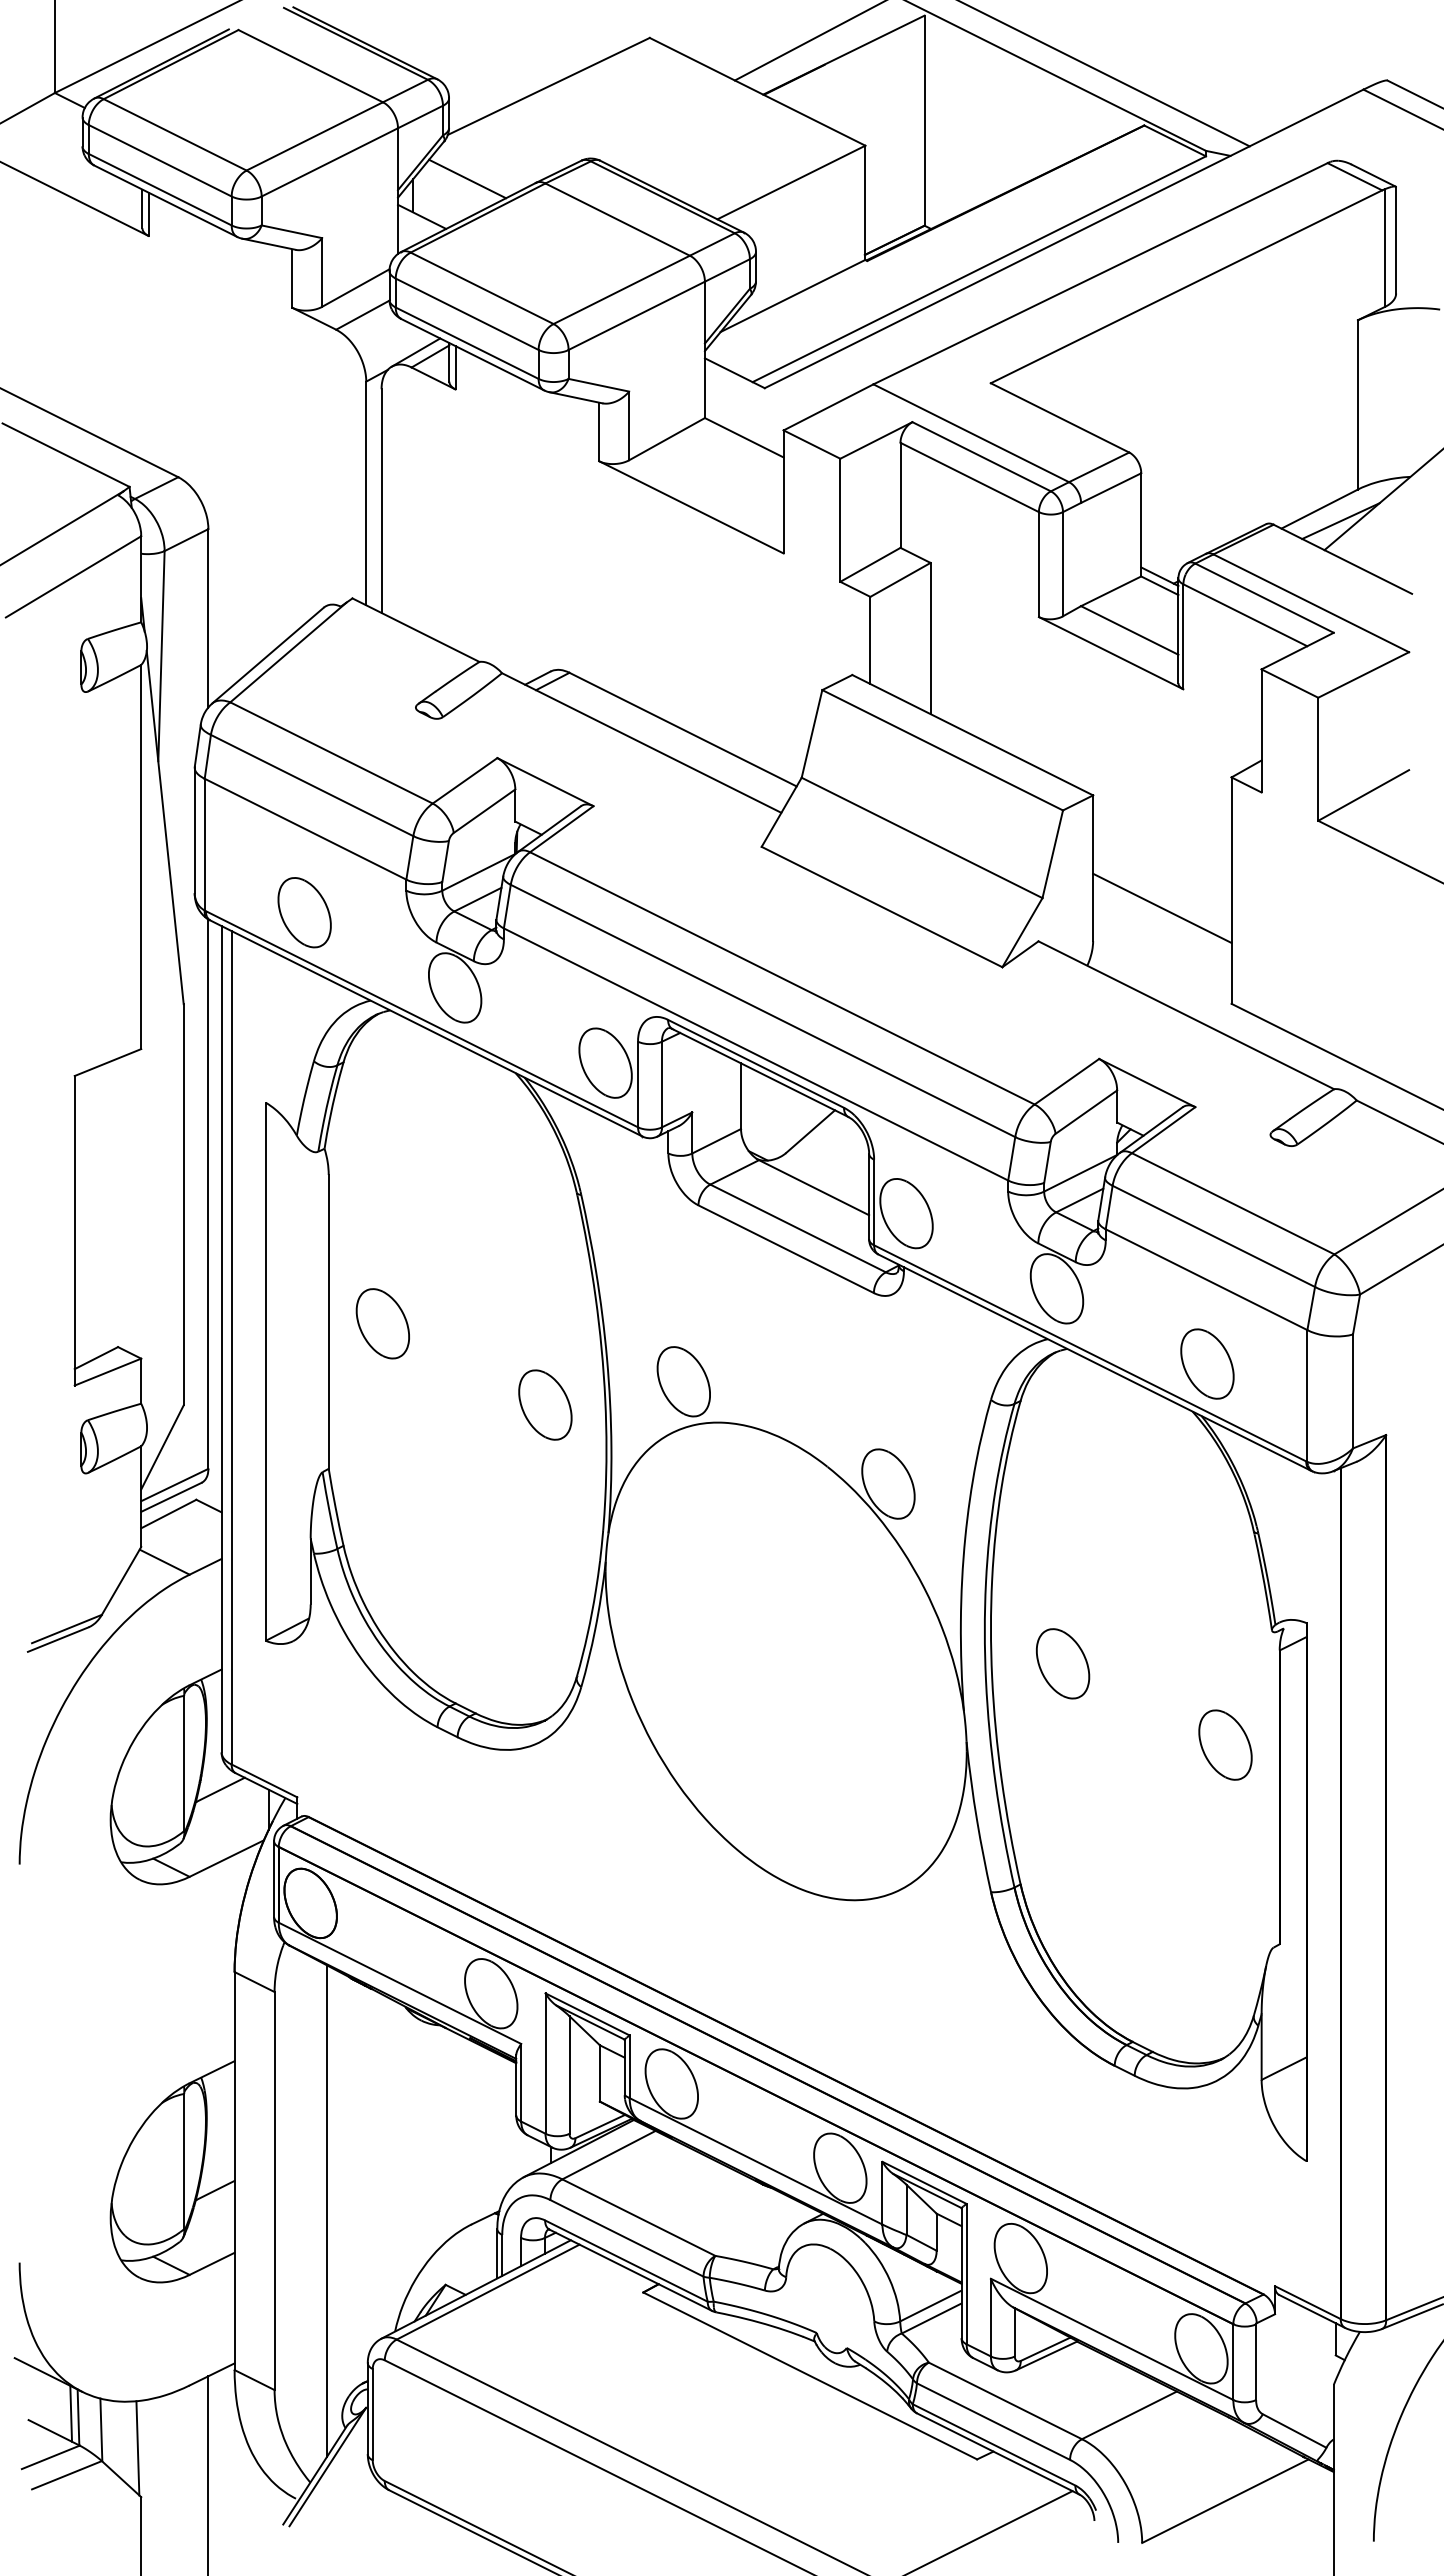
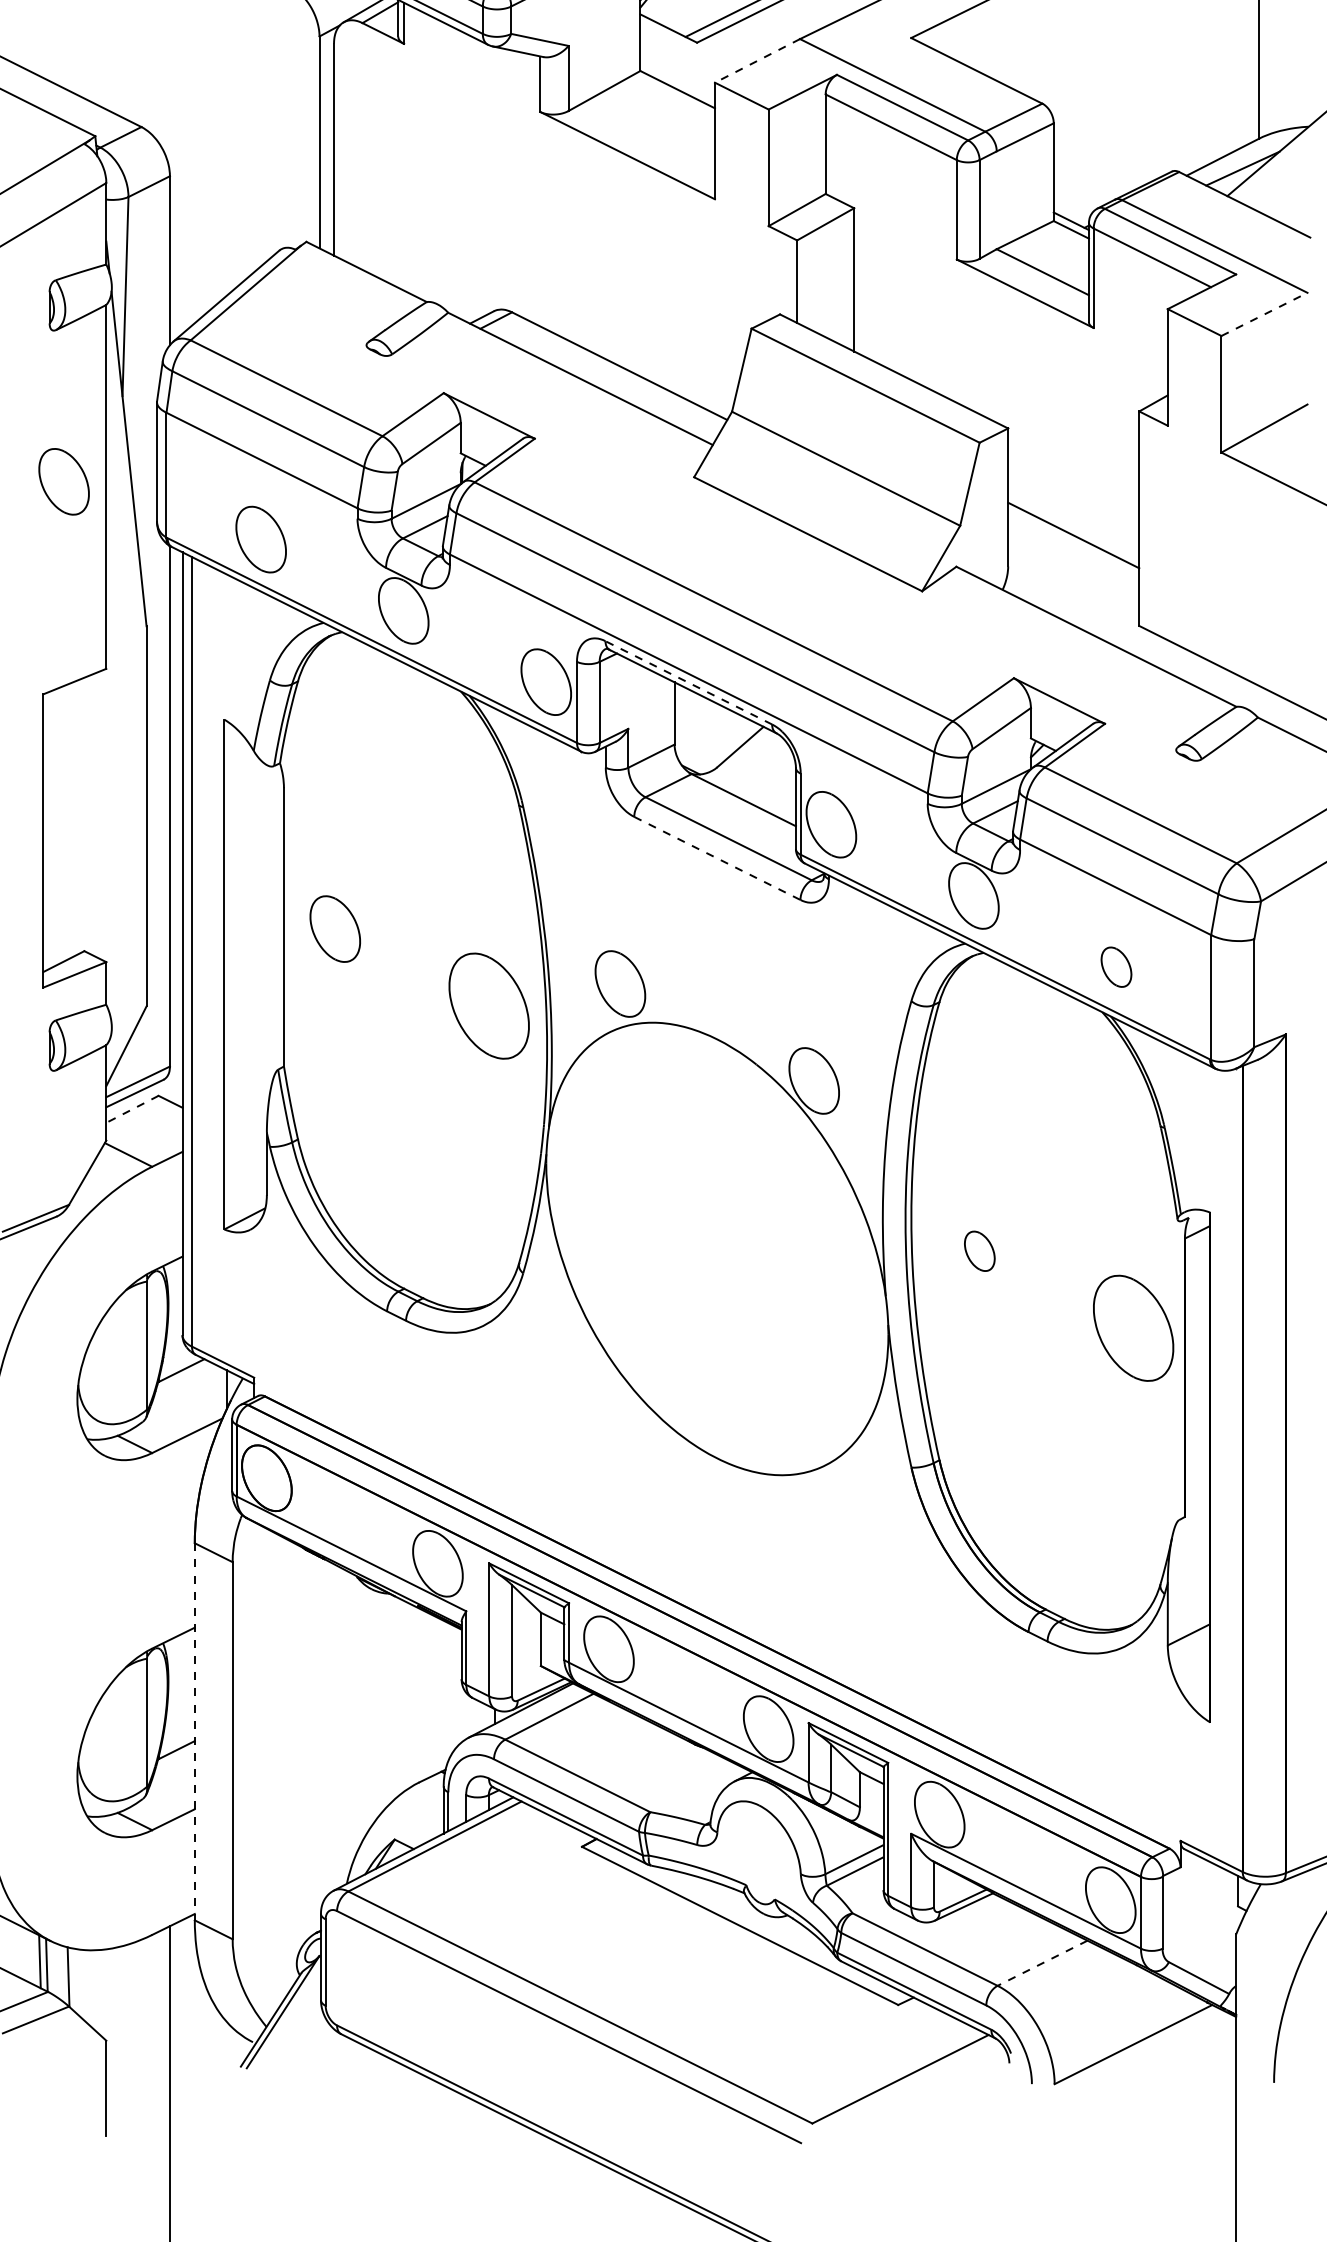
line: (828, 407) -> (757, 61), solid -> dashed
line: (1363, 674) -> (1264, 313), solid -> dashed
part: (96, 851) -> (63, 481), added
line: (755, 1063) -> (688, 682), solid -> dashed
line: (786, 1249) -> (717, 858), solid -> dashed
part: (1207, 1363) -> (1116, 966), size x0.6
part: (545, 1404) -> (489, 1005), size x1.6
line: (168, 1514) -> (132, 1109), solid -> dashed
part: (1063, 1663) -> (980, 1250), size x0.6
part: (1225, 1744) -> (1133, 1327), size x1.6
line: (234, 2171) -> (194, 1732), solid -> dashed
line: (327, 2210) -> (282, 1769), removed
line: (1129, 2415) -> (1042, 1963), solid -> dashed
line: (137, 2448) -> (102, 1994), removed

